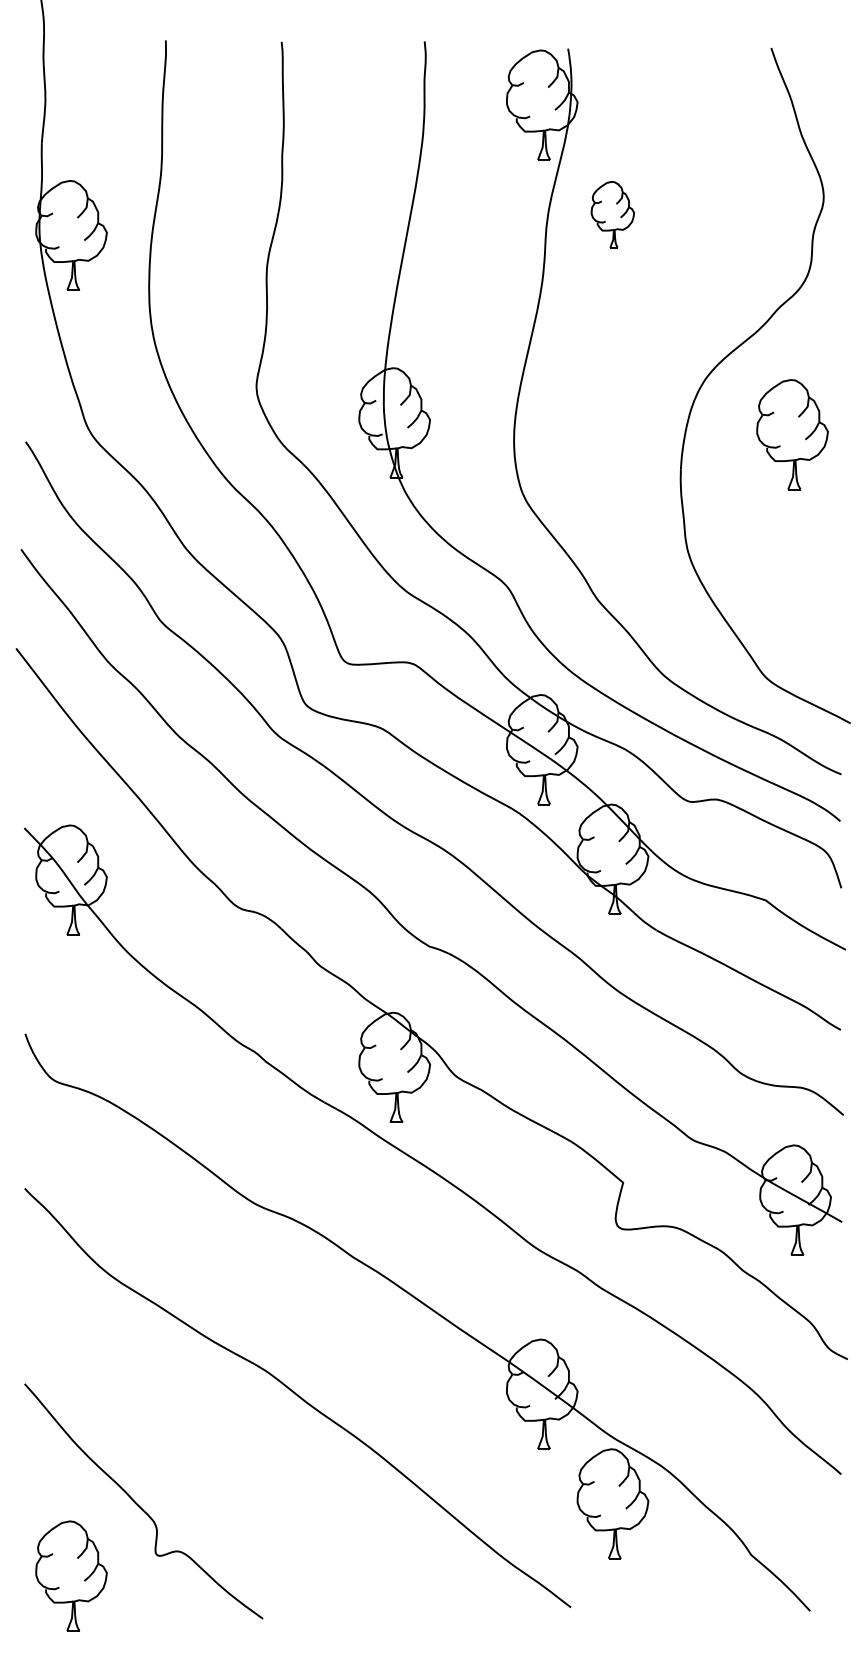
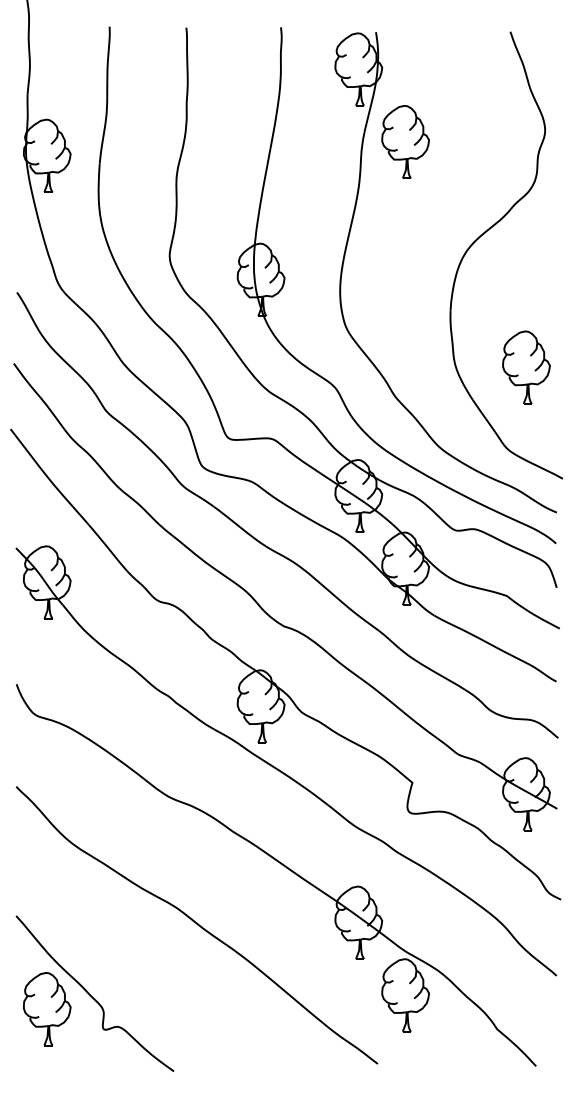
part: (612, 213) -> (405, 141), size x1.67
part: (792, 434) -> (526, 367), moved
part: (71, 1576) -> (47, 1009), moved

